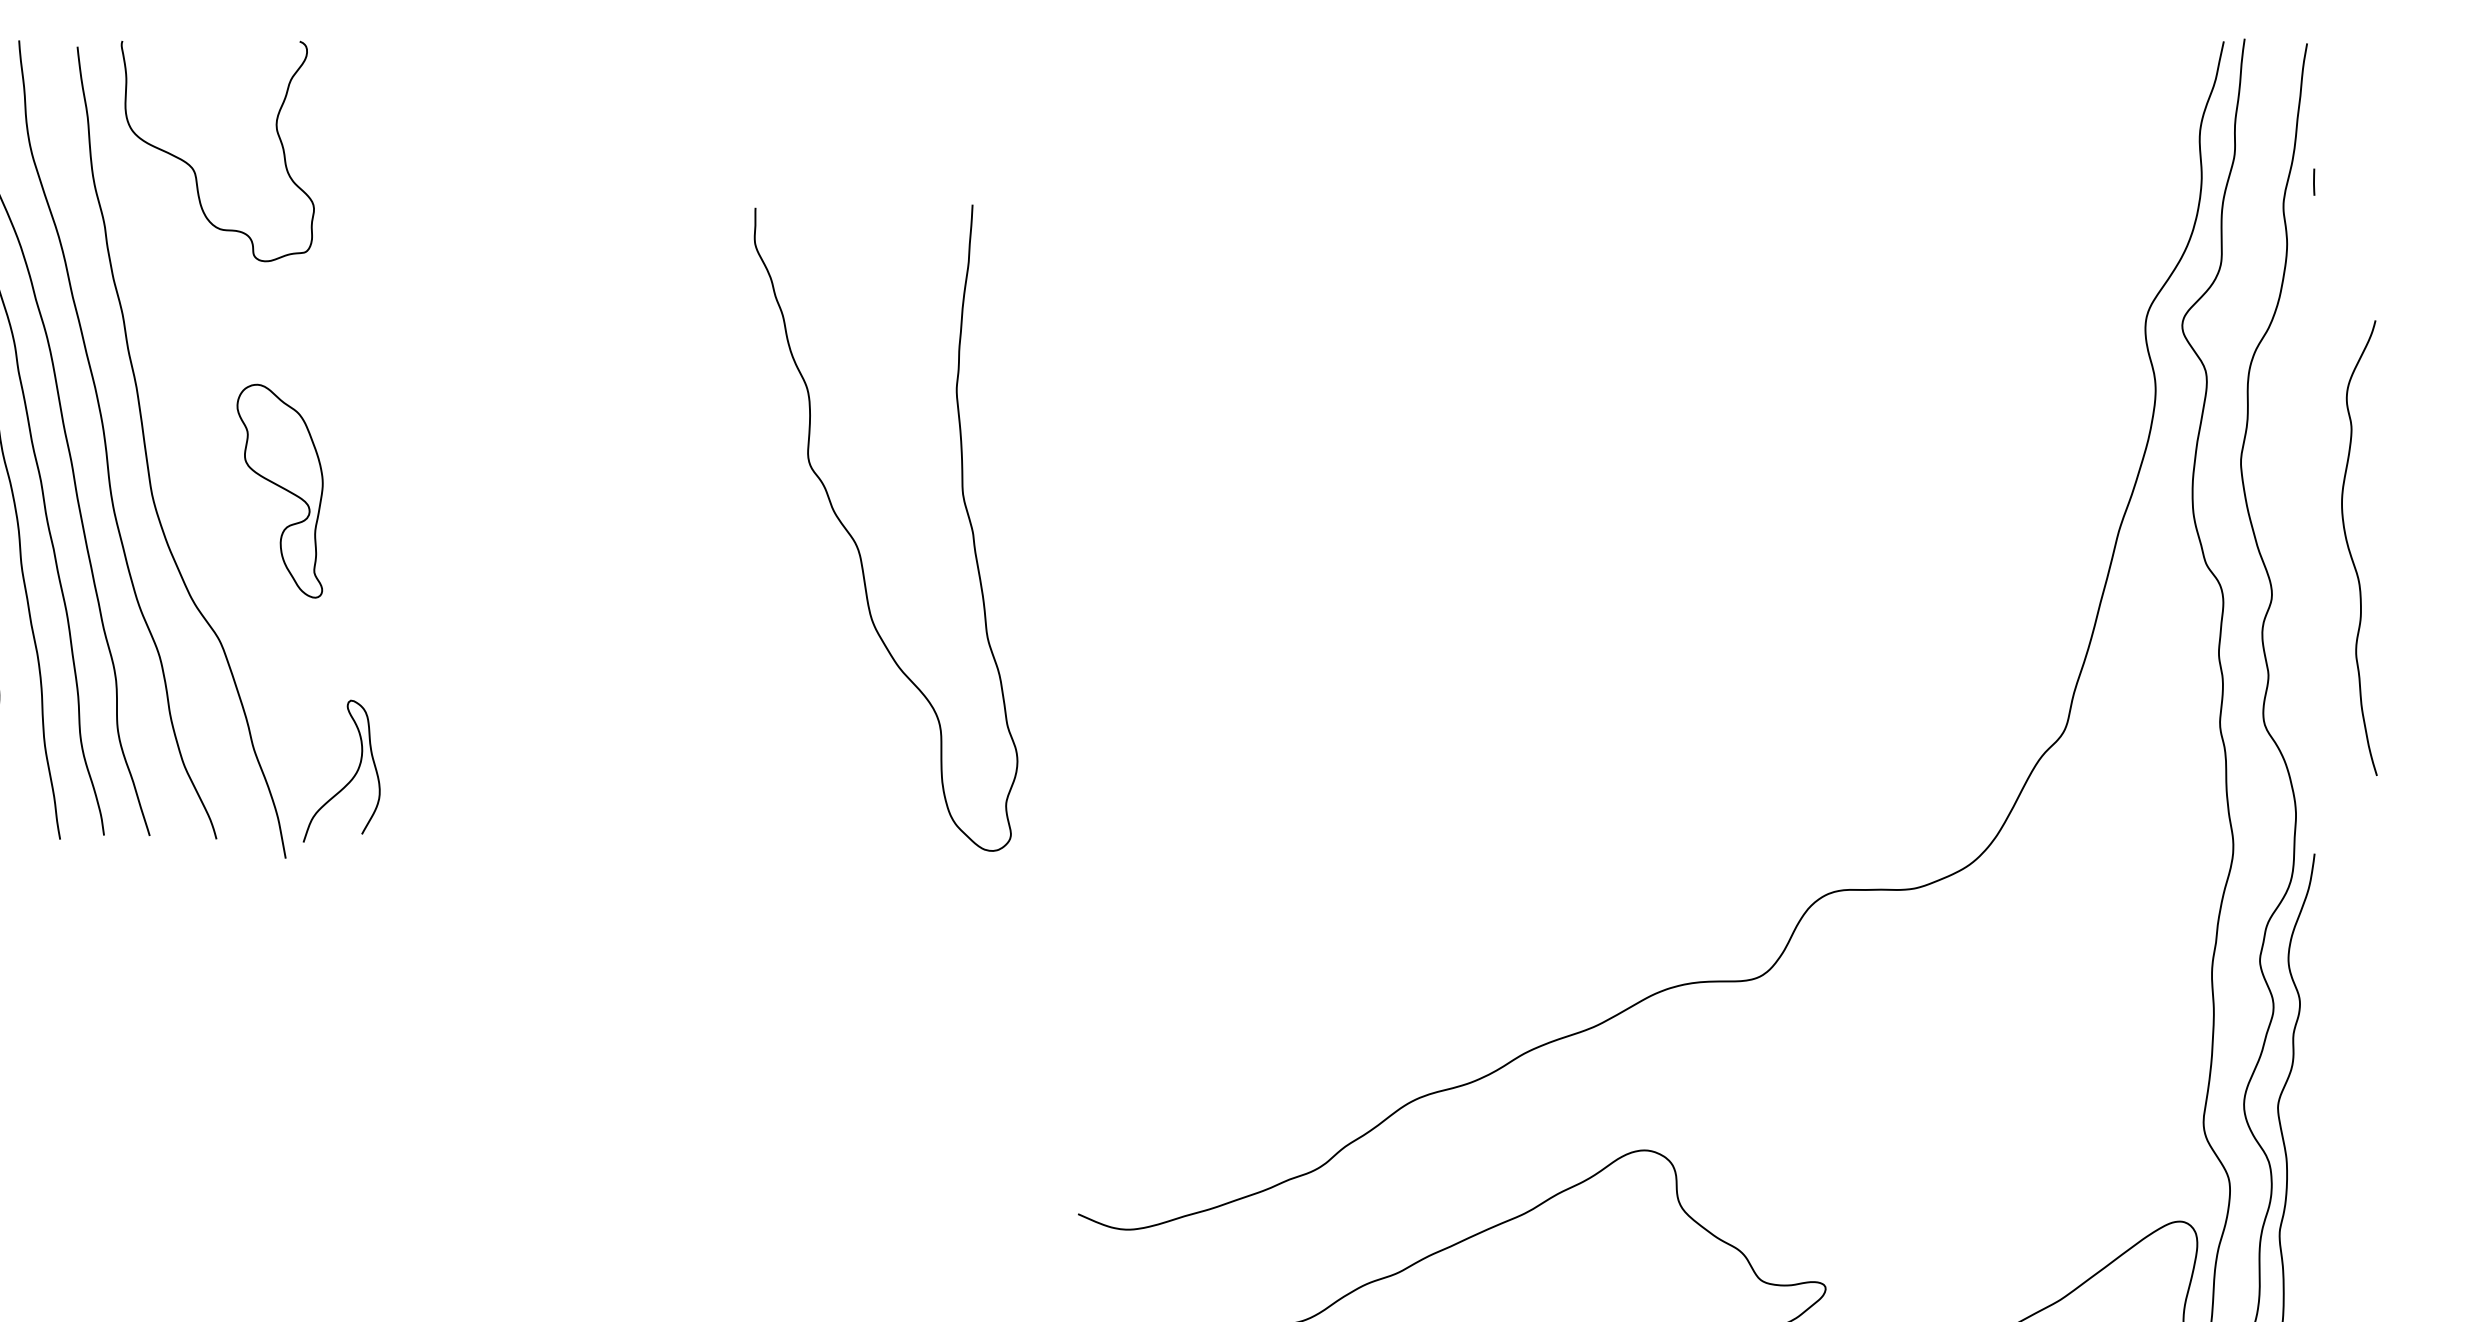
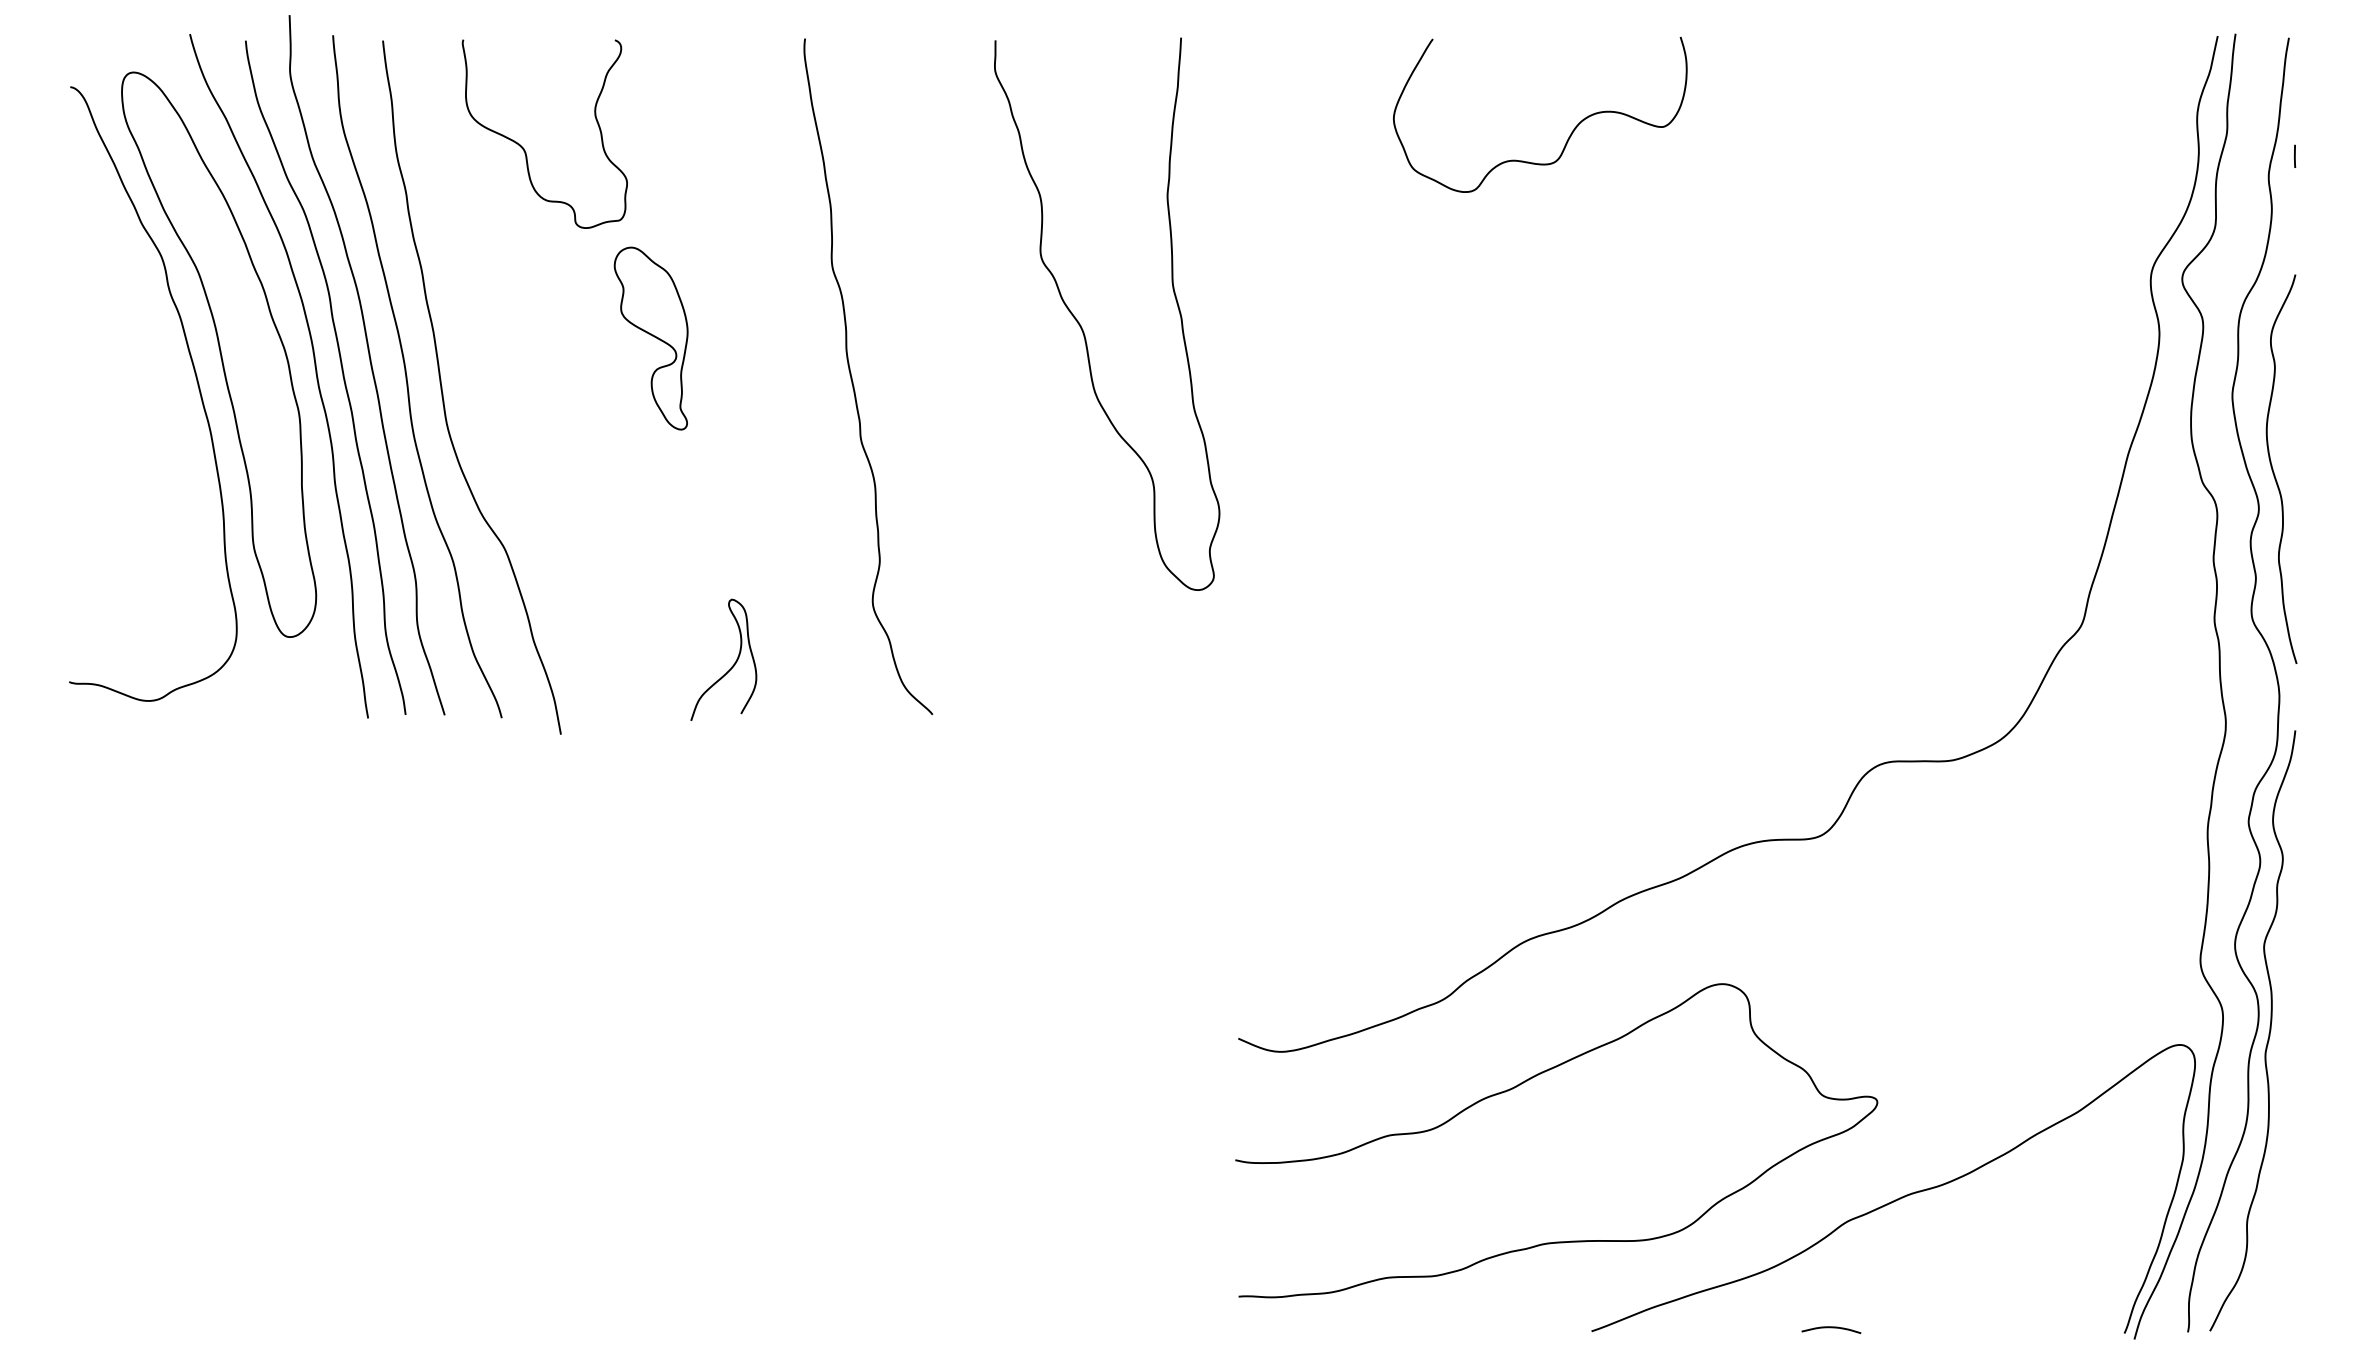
curve: (1466, 155) -> (1570, 133), added
curve: (193, 168) -> (524, 148), moved
curve: (627, 445) -> (853, 381), added
part: (279, 491) -> (650, 338), moved
curve: (856, 541) -> (1081, 325), moved
curve: (2349, 547) -> (2273, 468), moved
curve: (350, 778) -> (731, 666), moved

